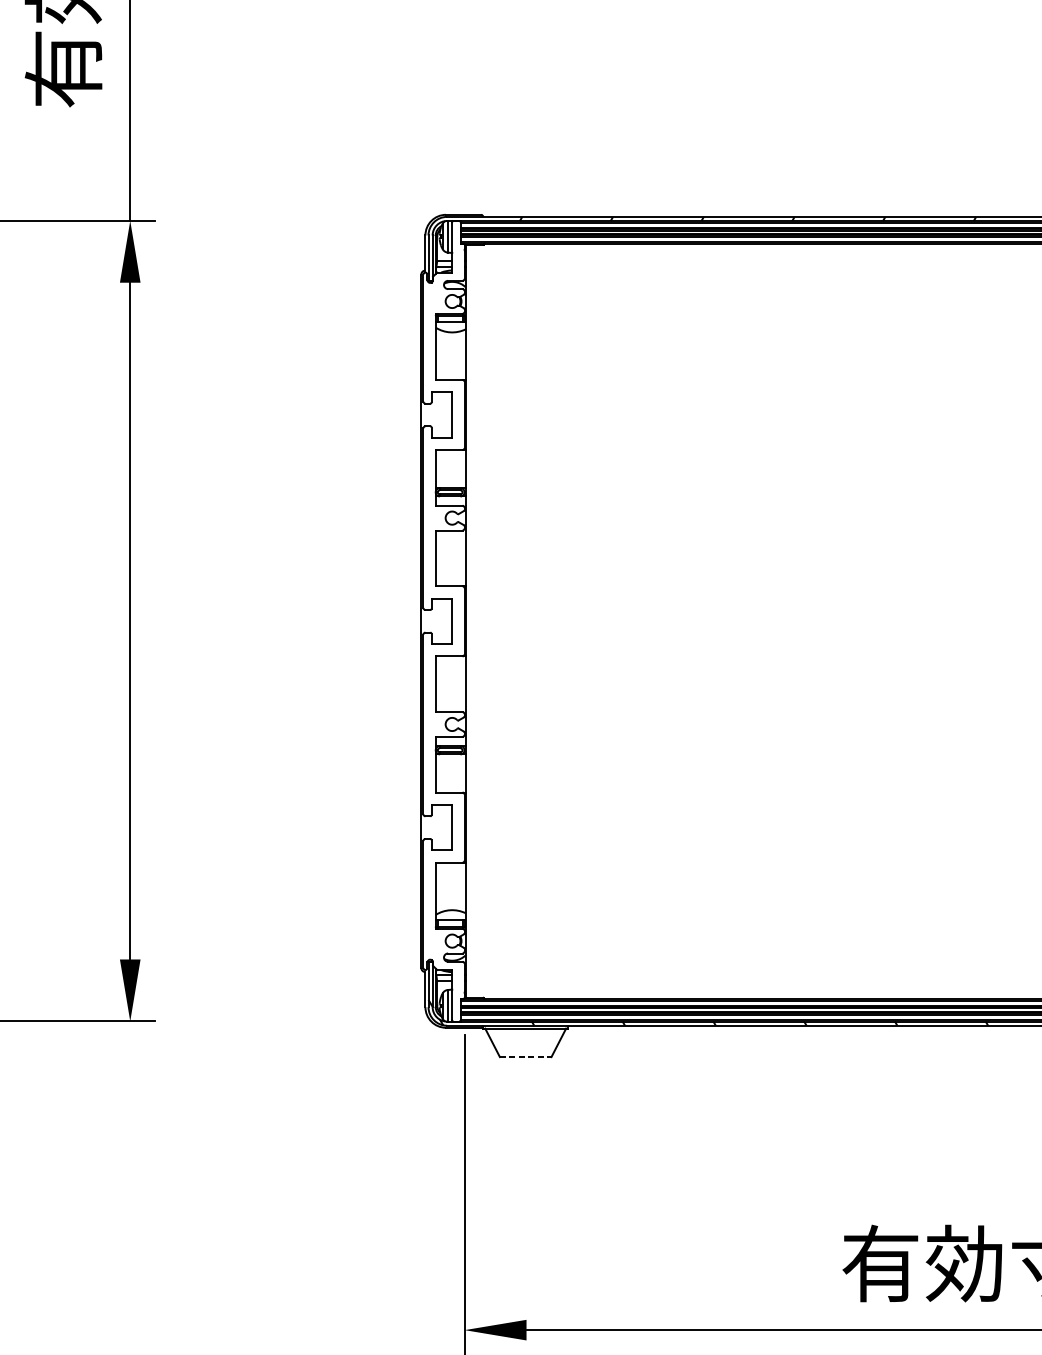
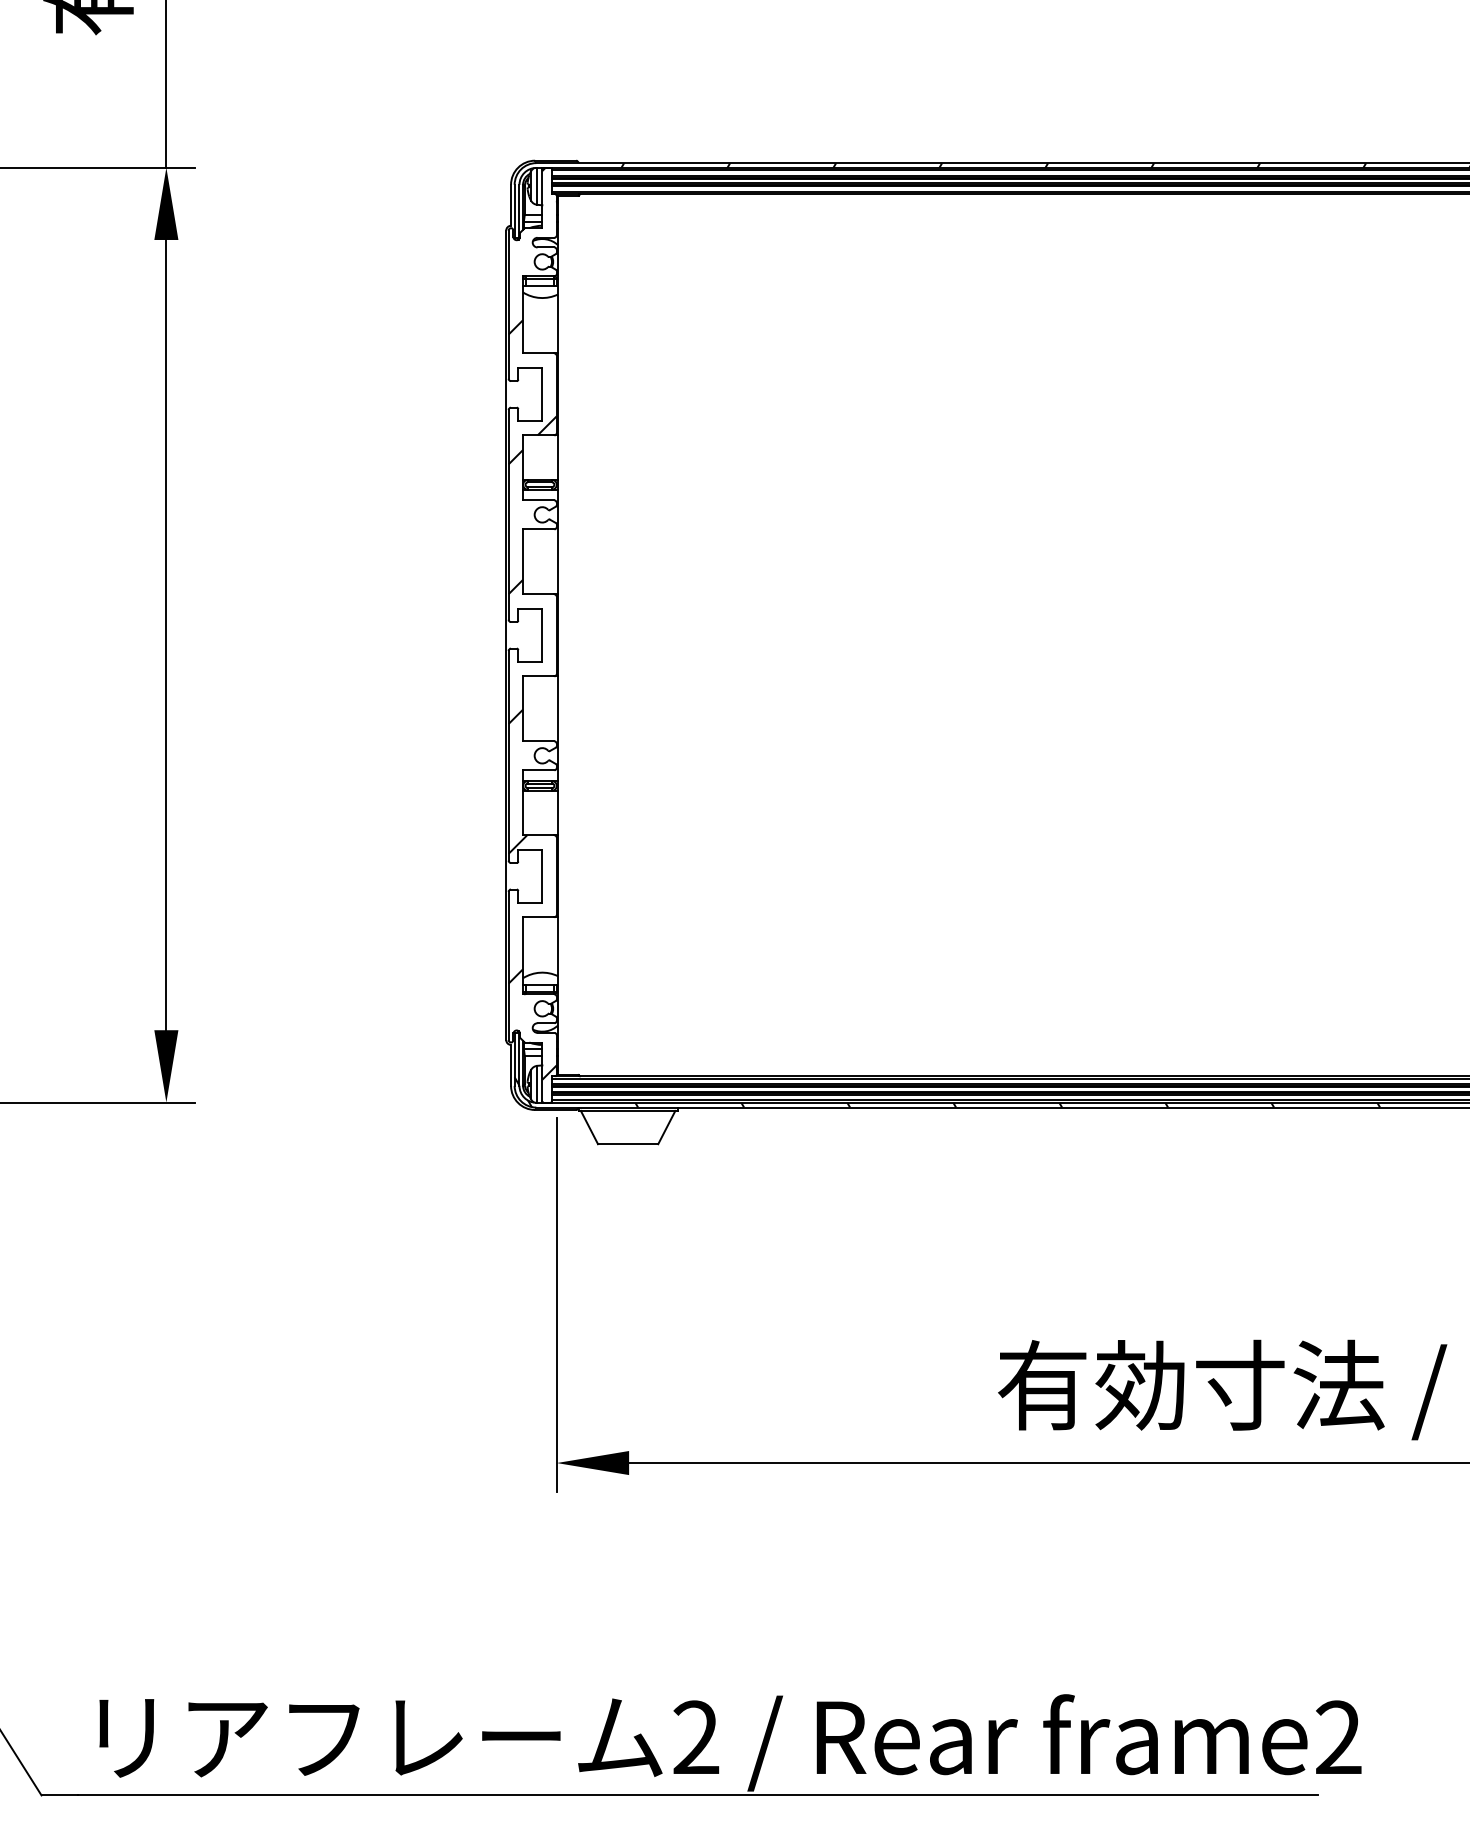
hatch: (443, 611) -> (532, 623), added
line: (526, 1057) -> (628, 1144), dashed -> solid

